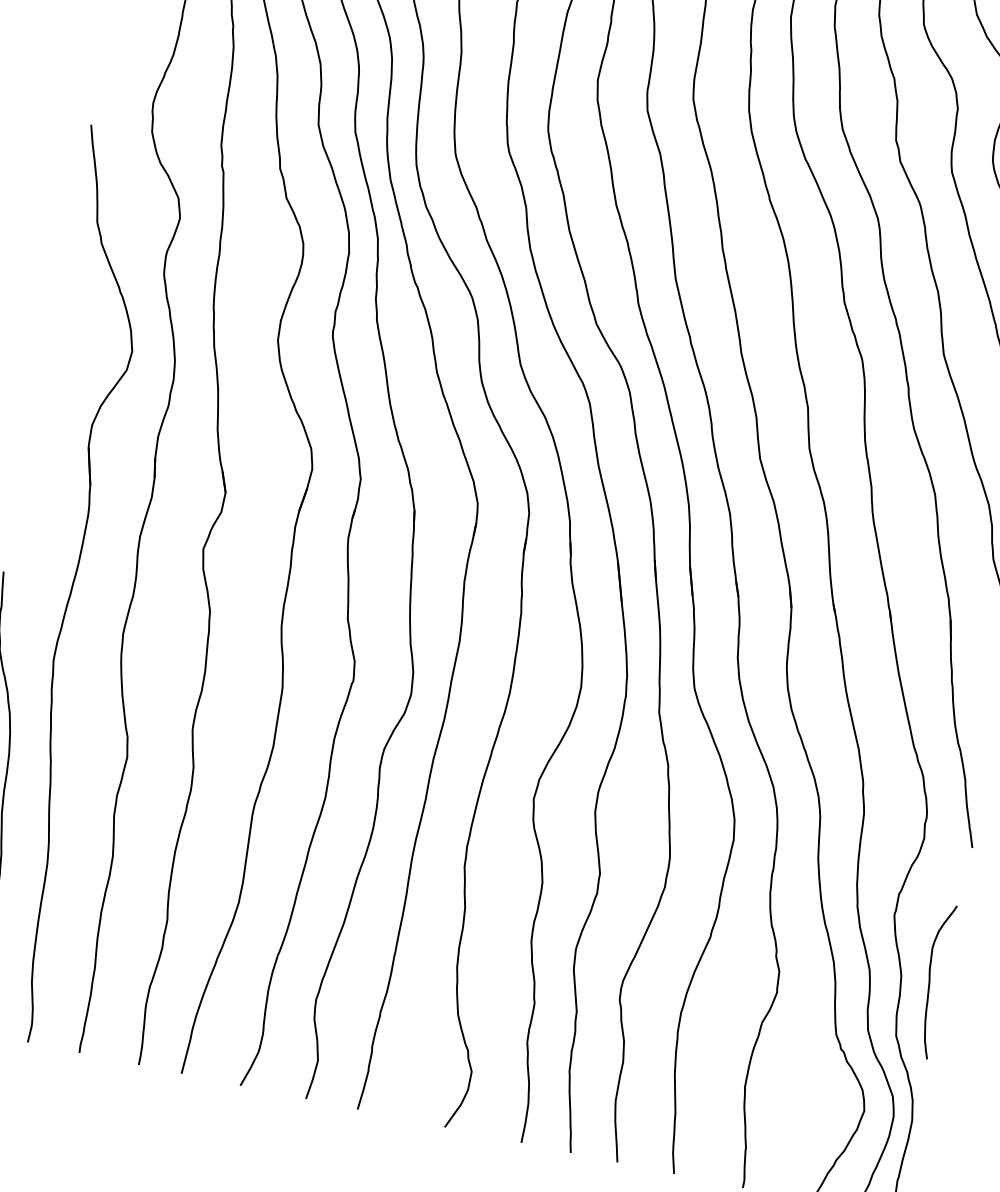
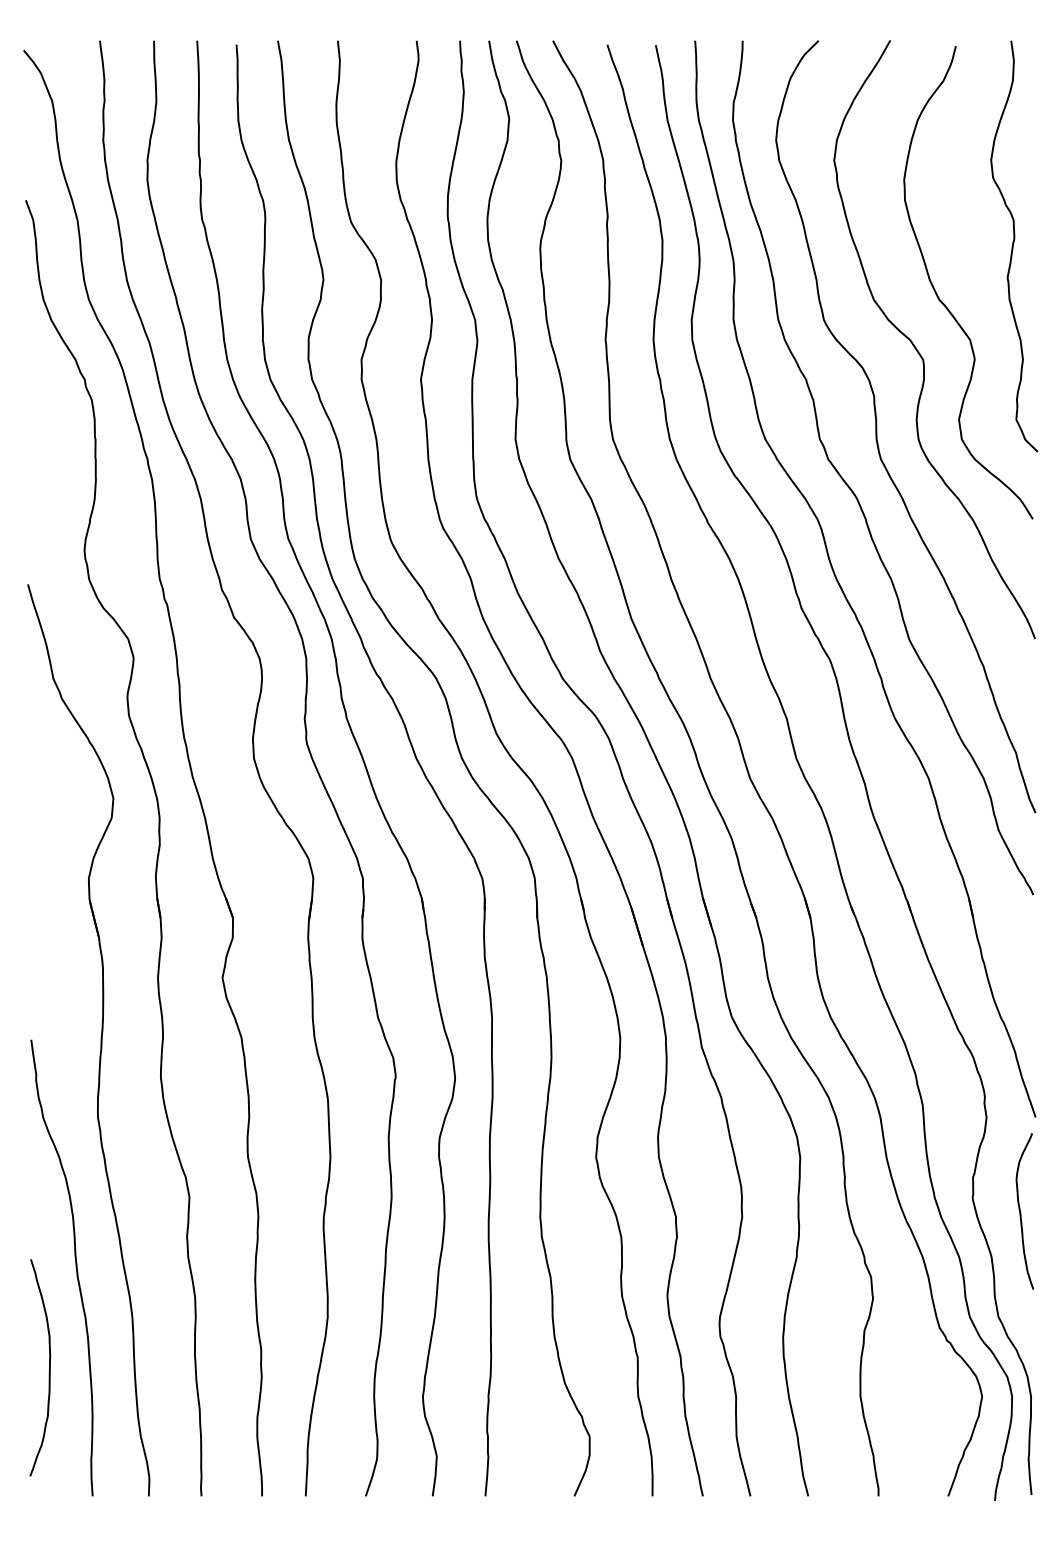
curve: (930, 981) -> (1021, 1212), moved

